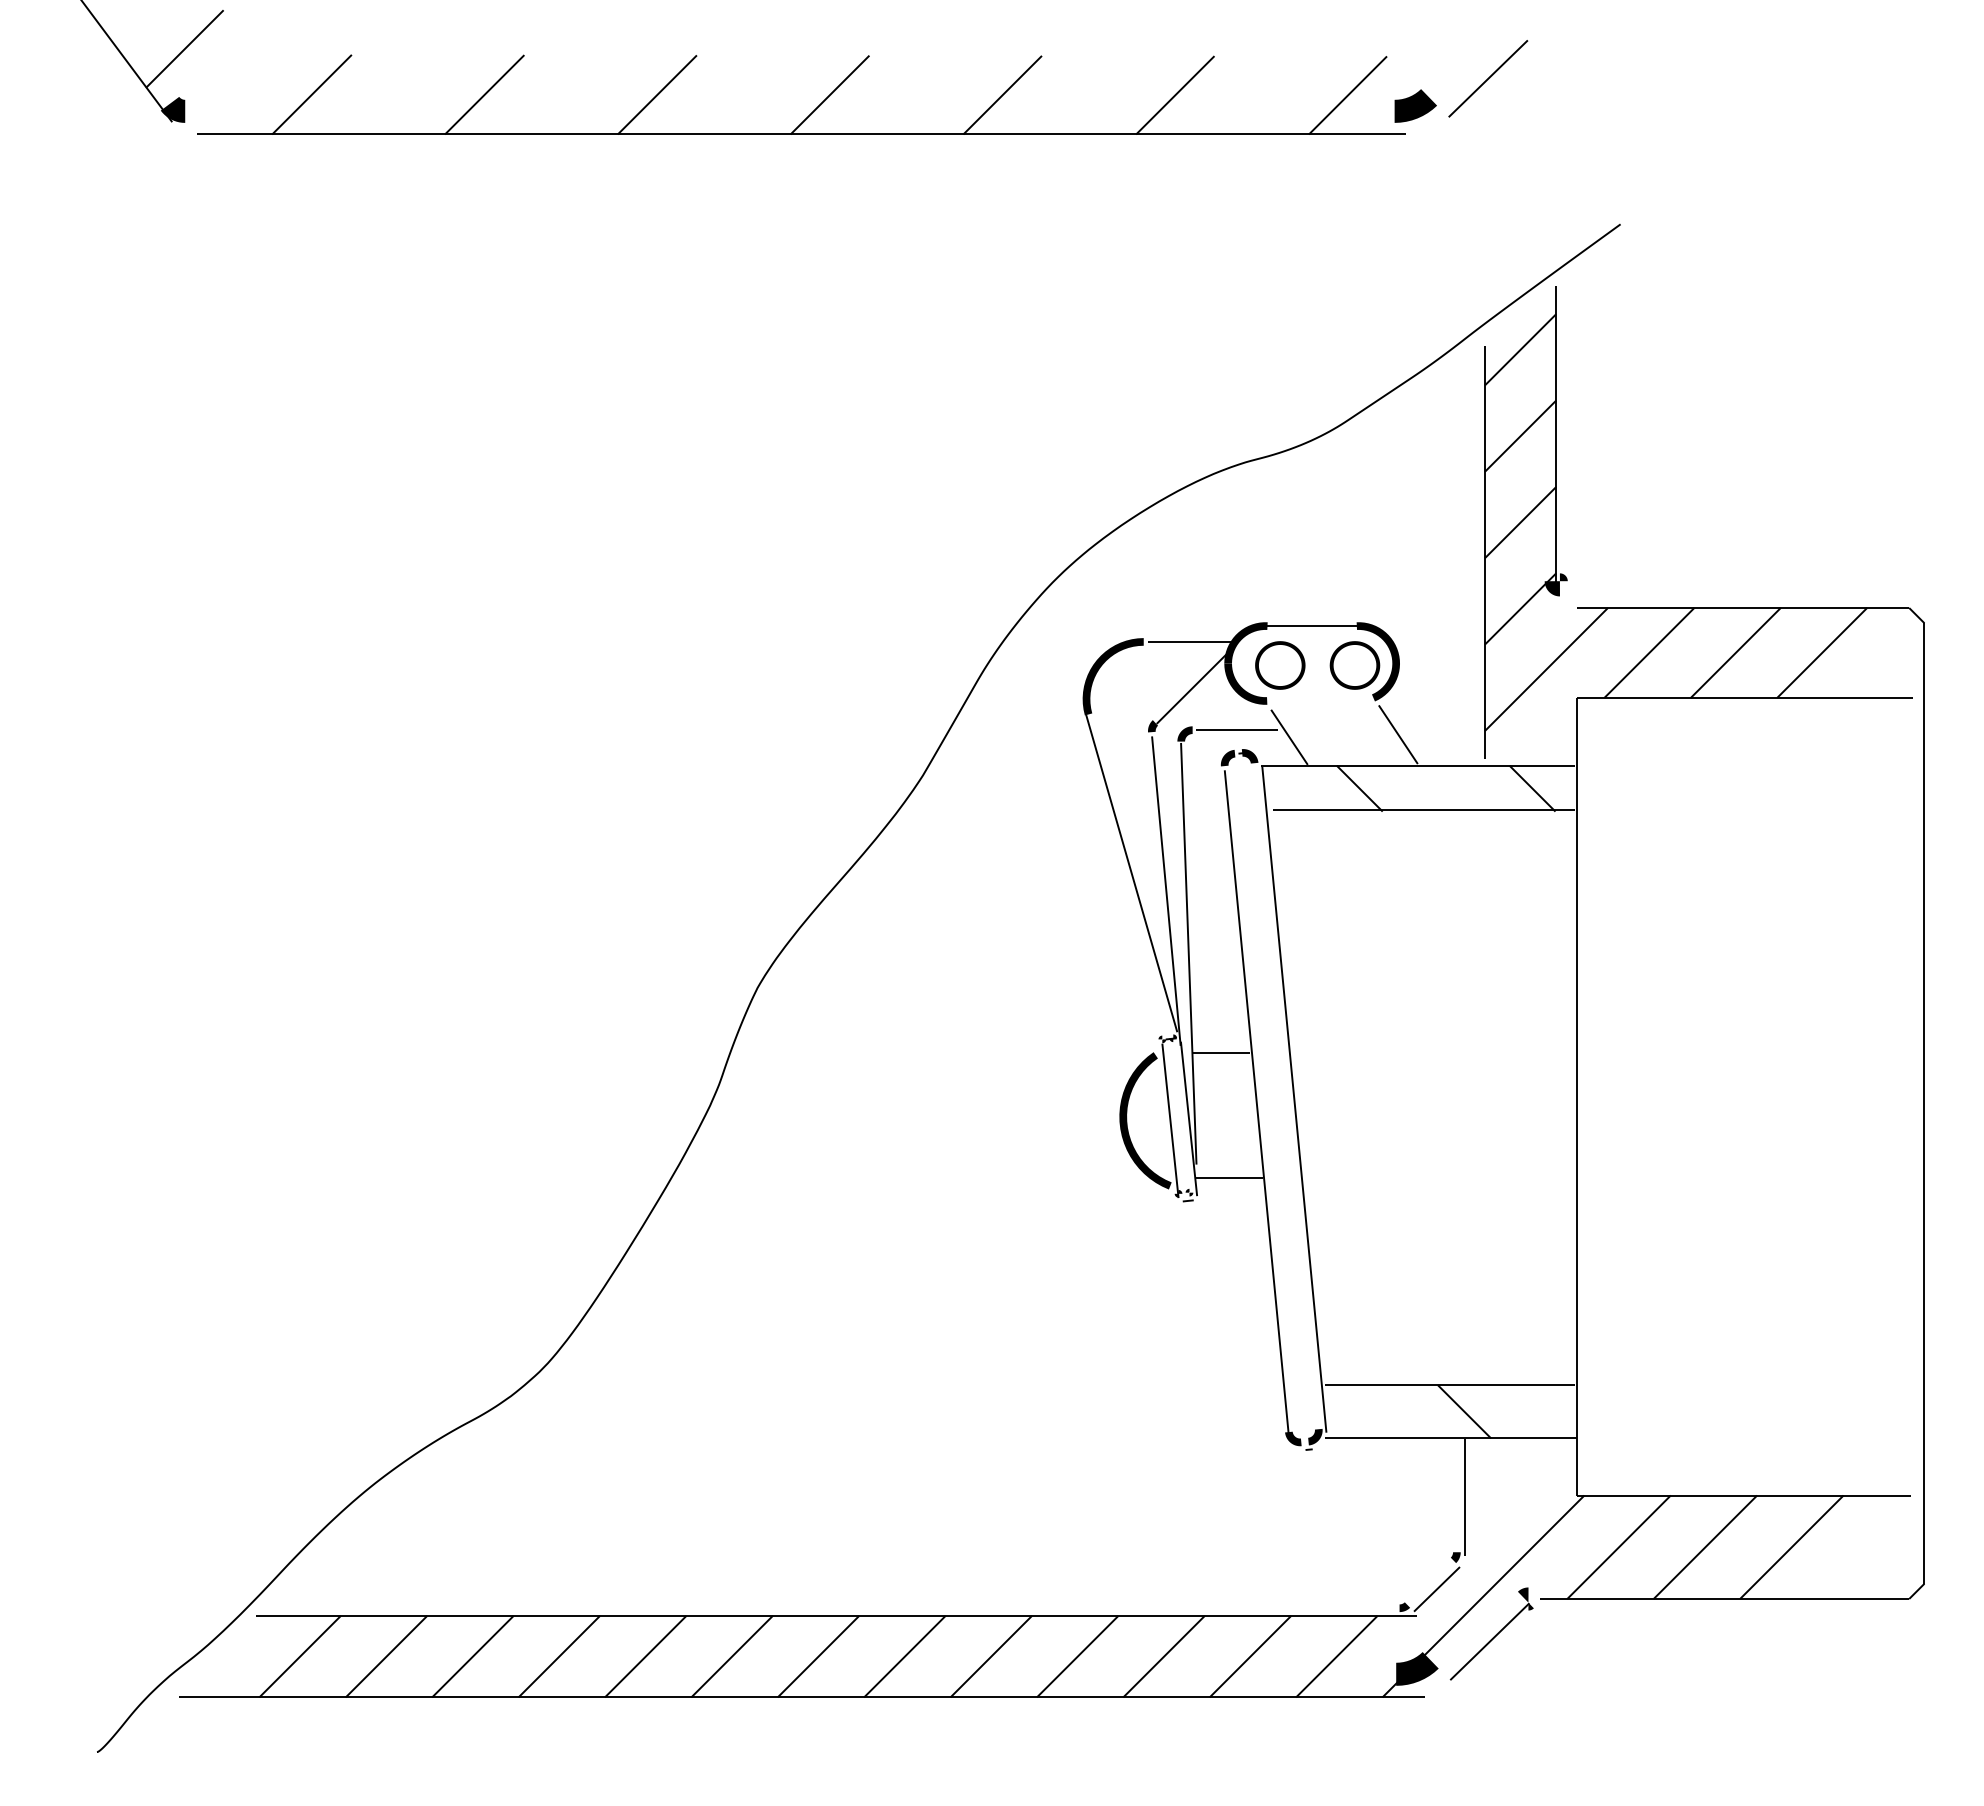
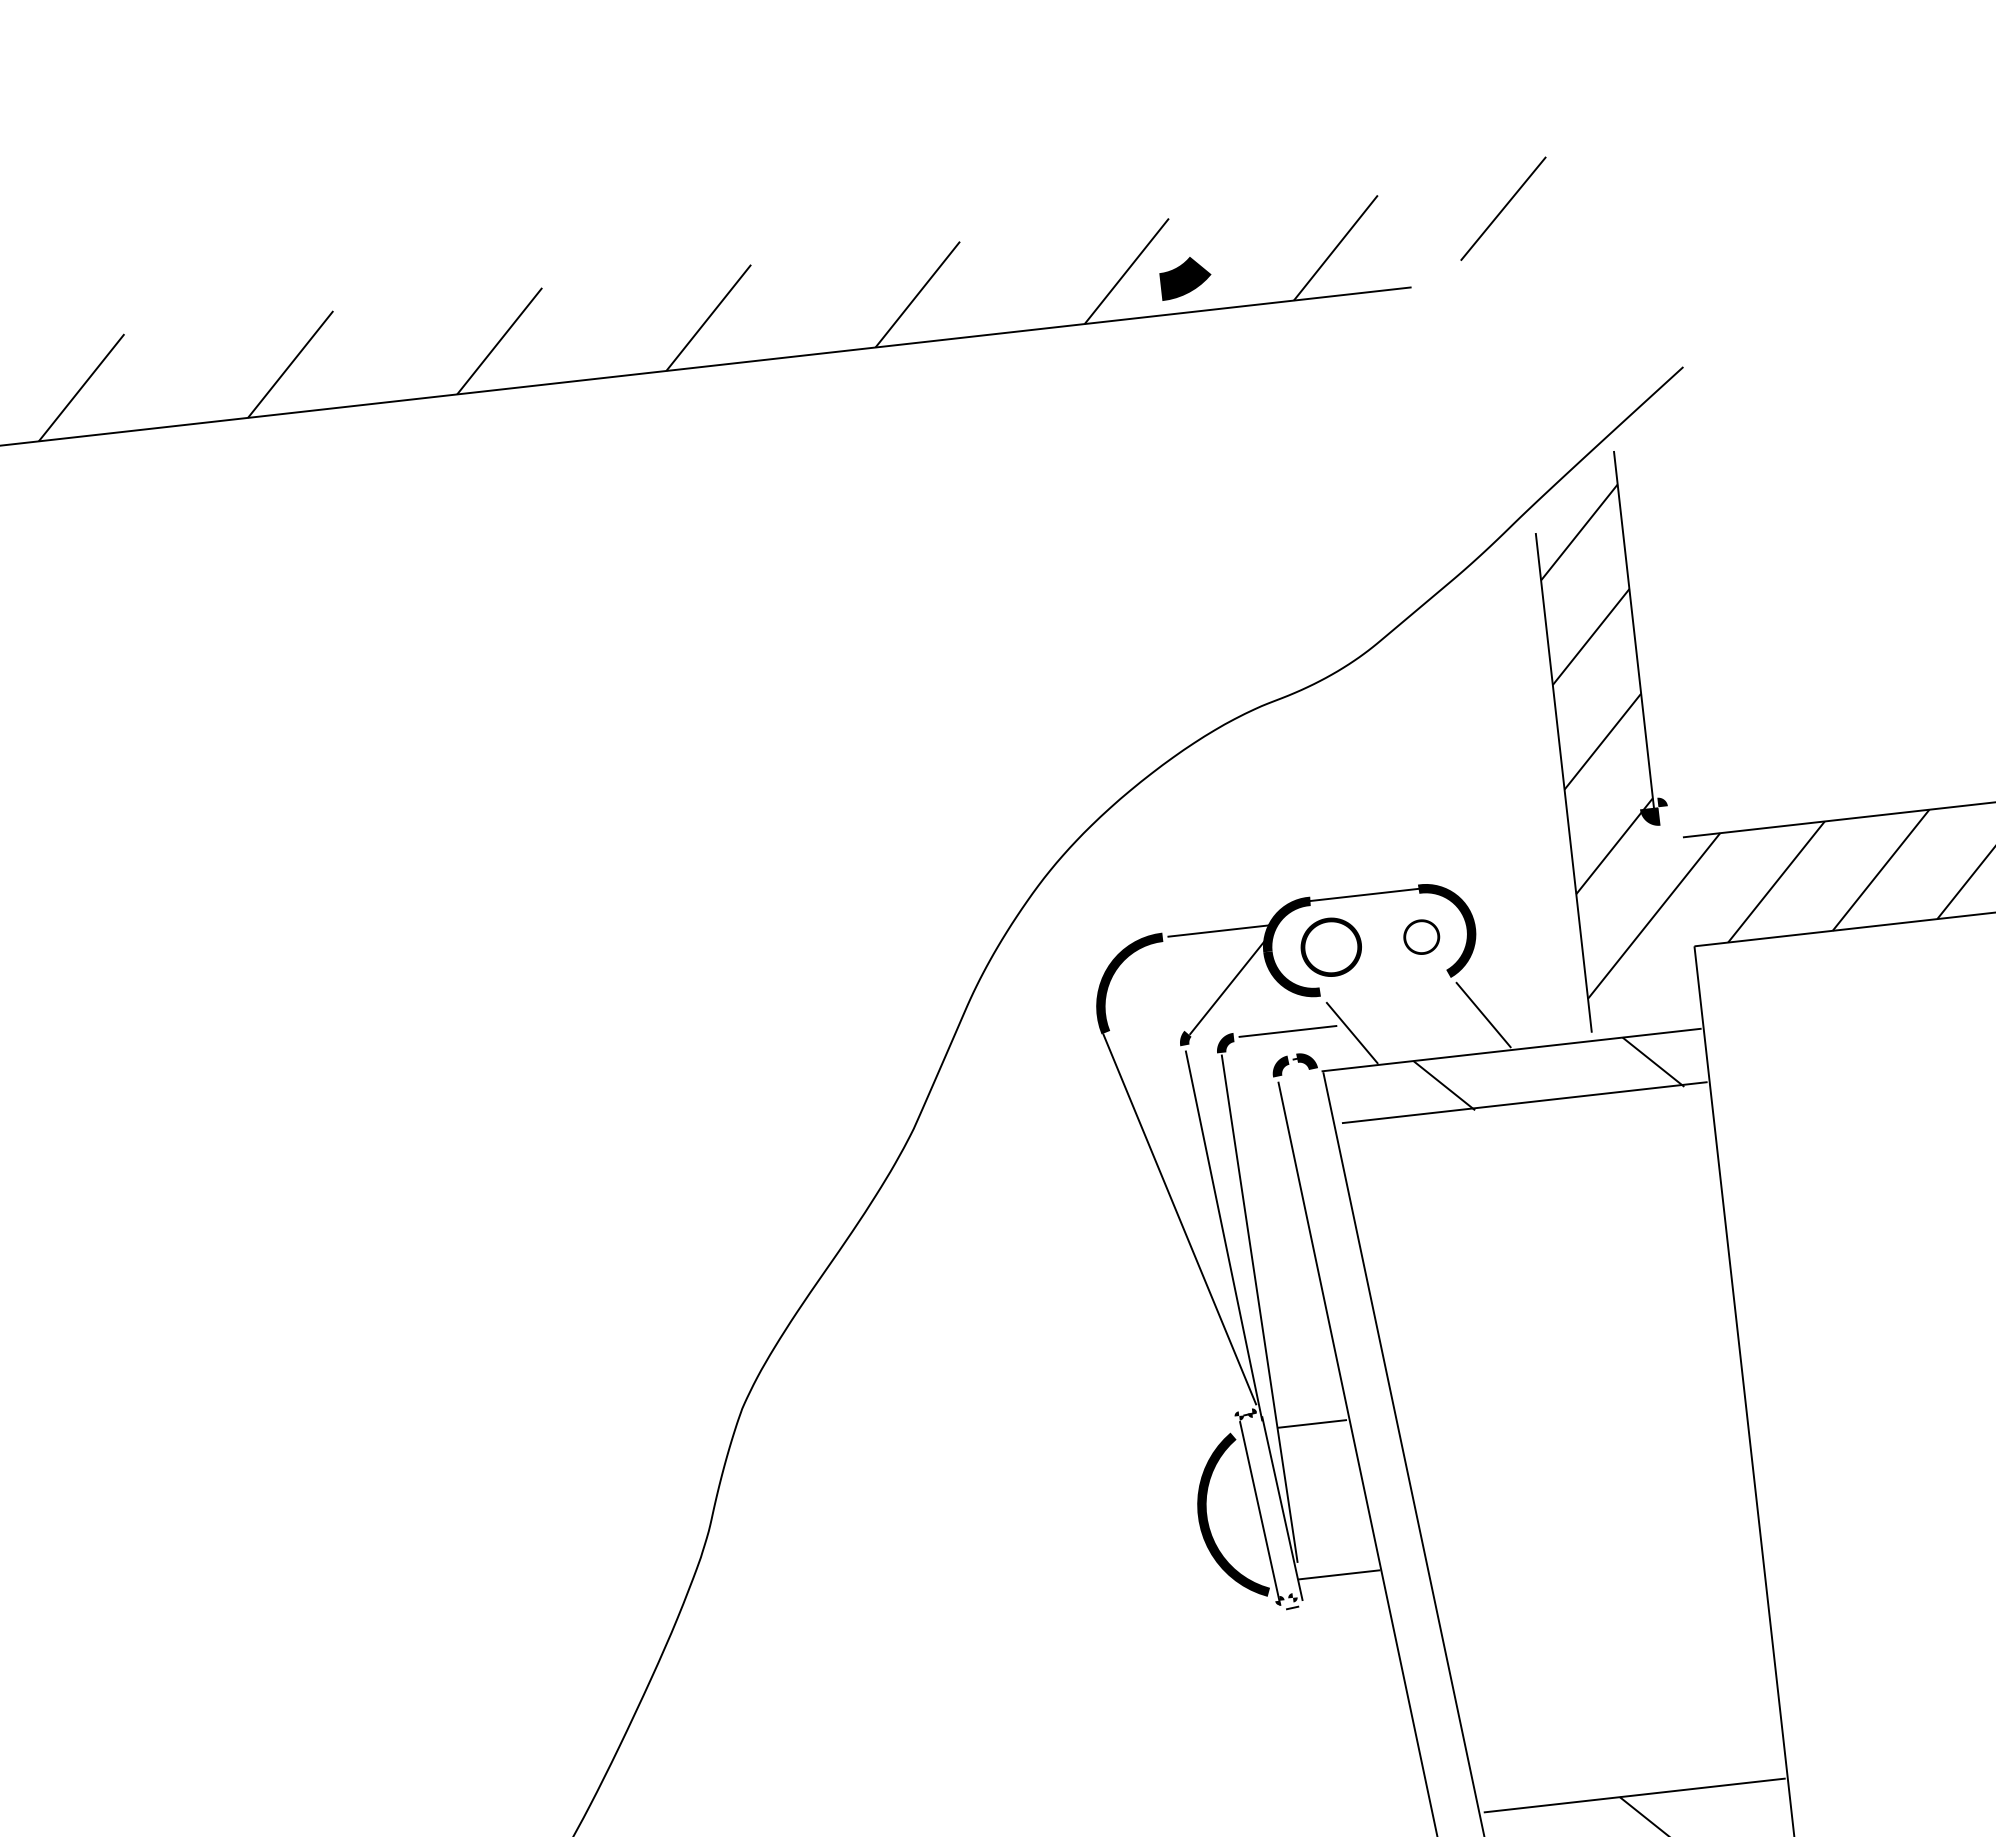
curve: (1415, 105) -> (1185, 277), moved
part: (1354, 665) -> (1421, 937), size x0.6

